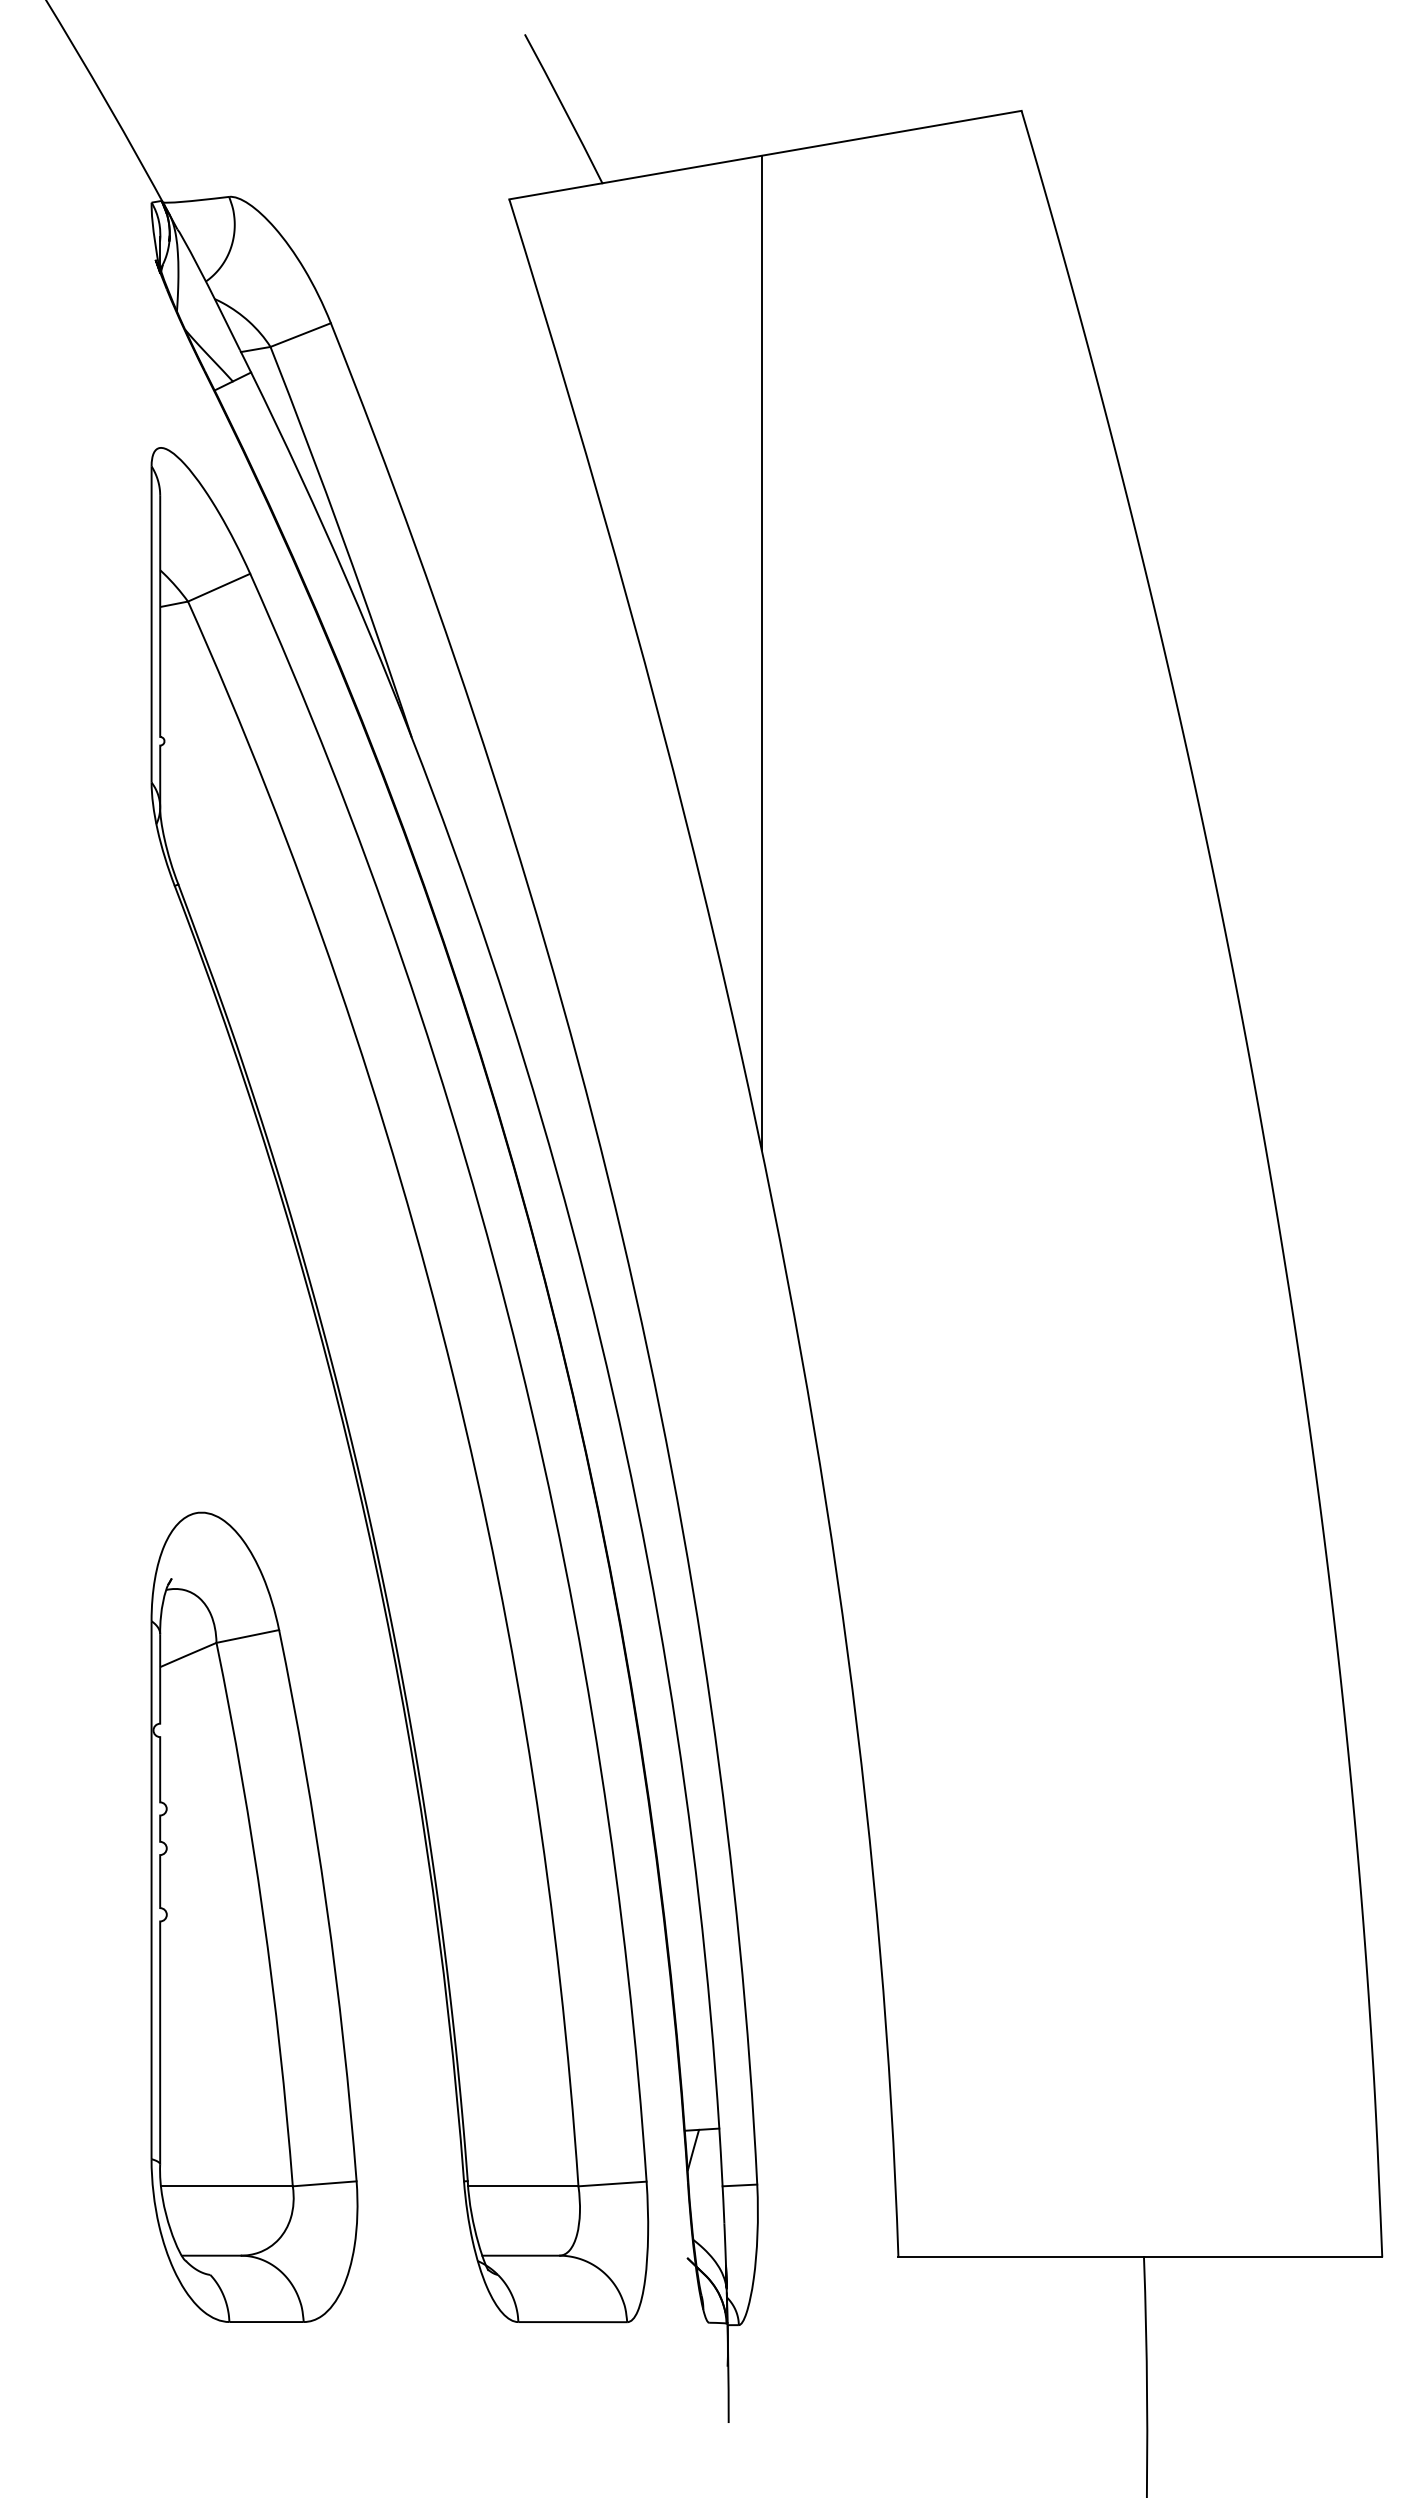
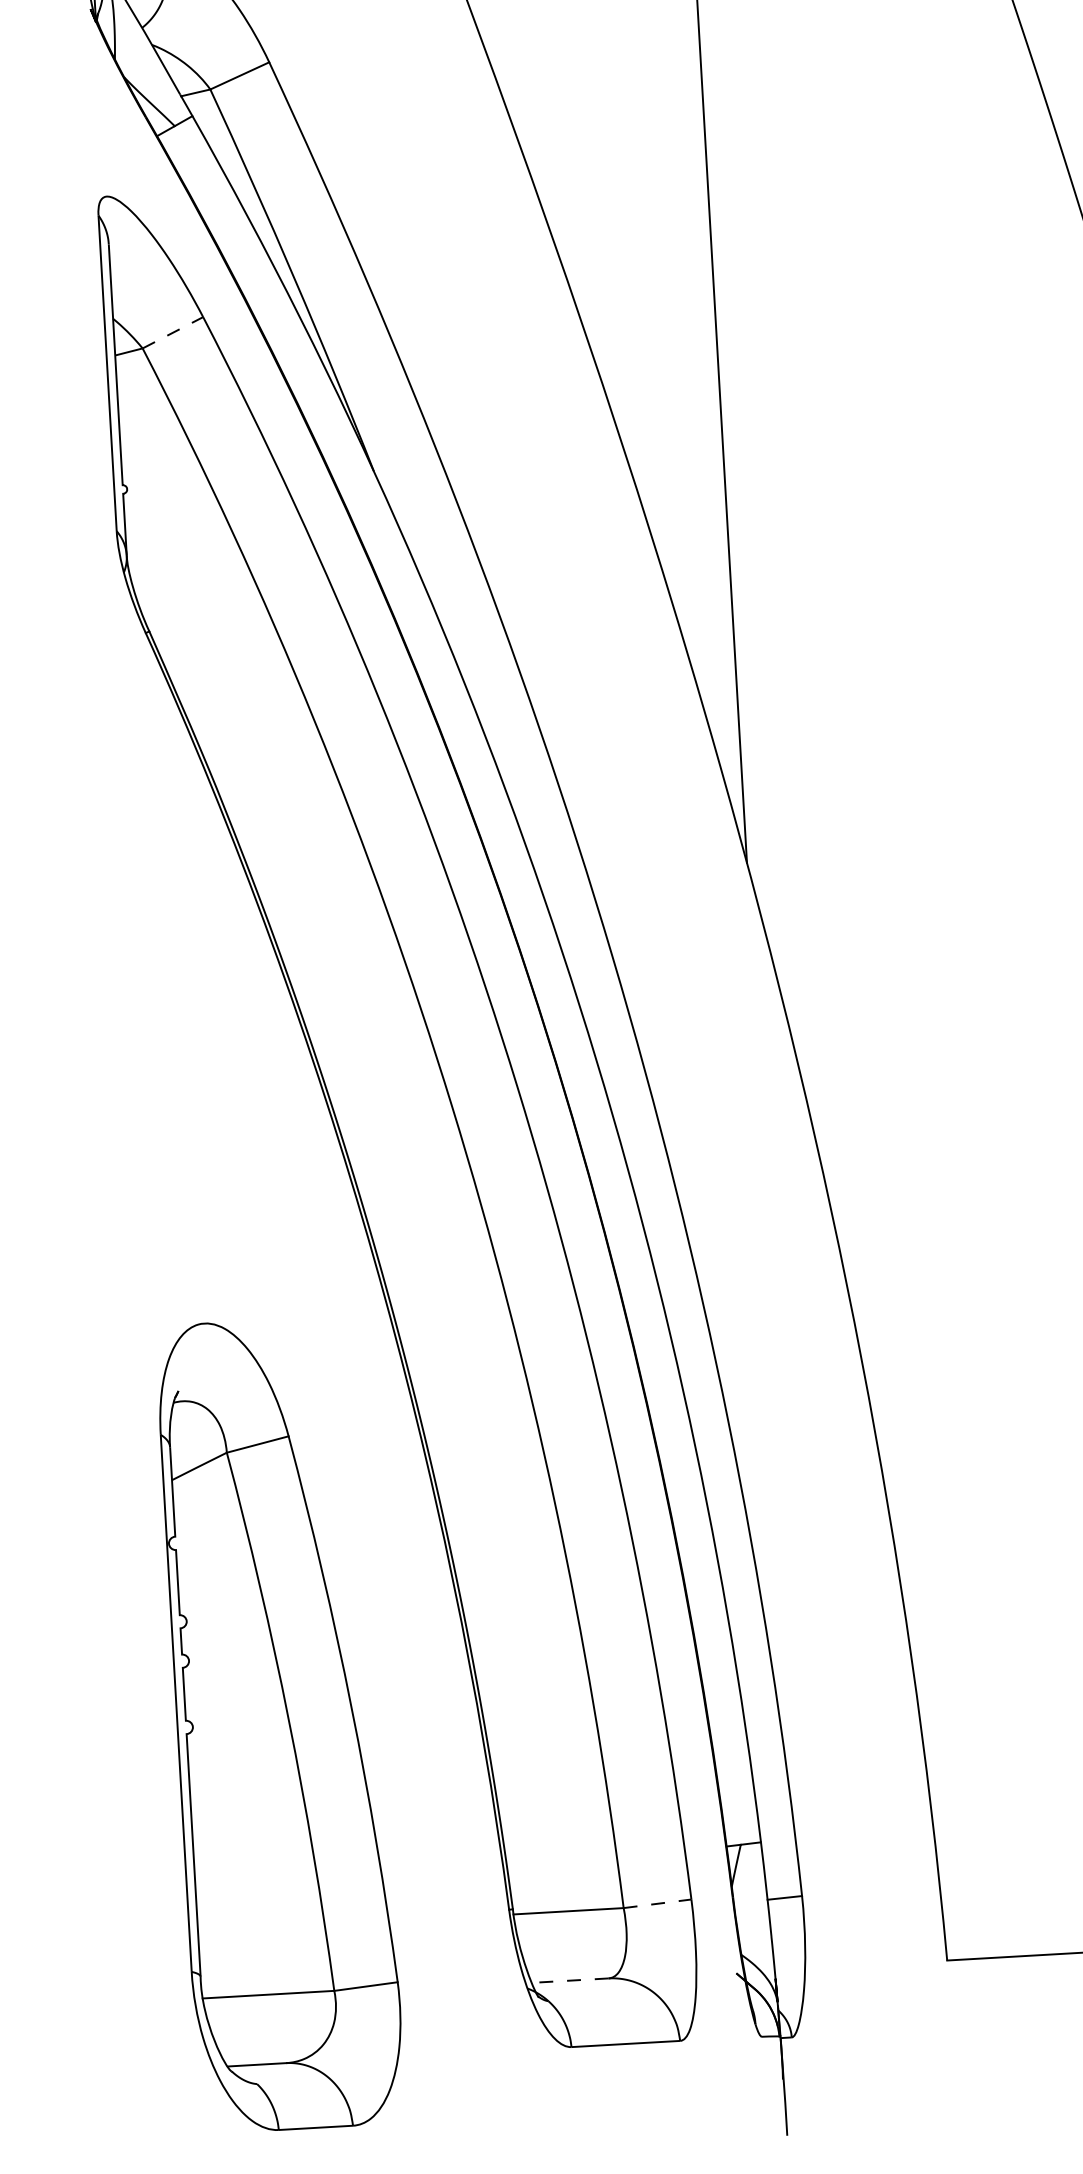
line: (219, 587) -> (173, 332), solid -> dashed
part: (254, 1916) -> (280, 1723), moved
line: (613, 2183) -> (658, 1903), solid -> dashed
line: (520, 2255) -> (569, 1980), solid -> dashed

